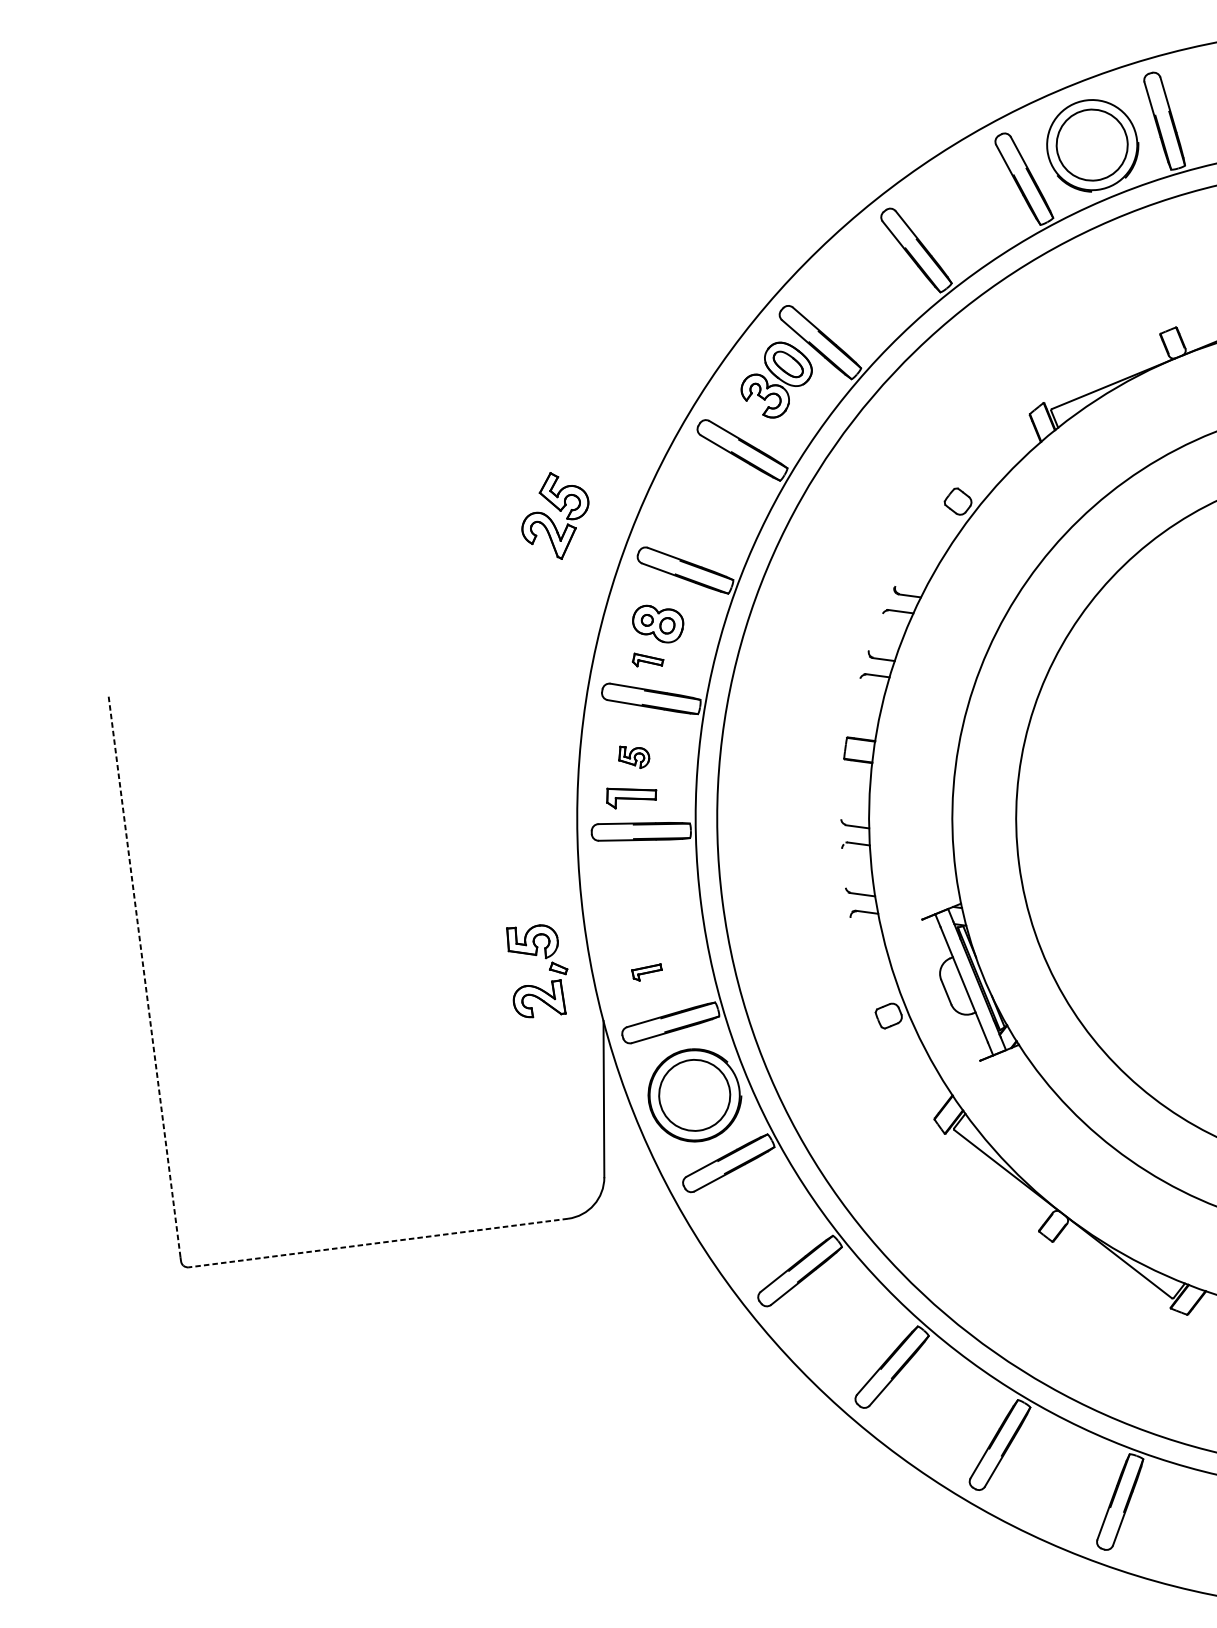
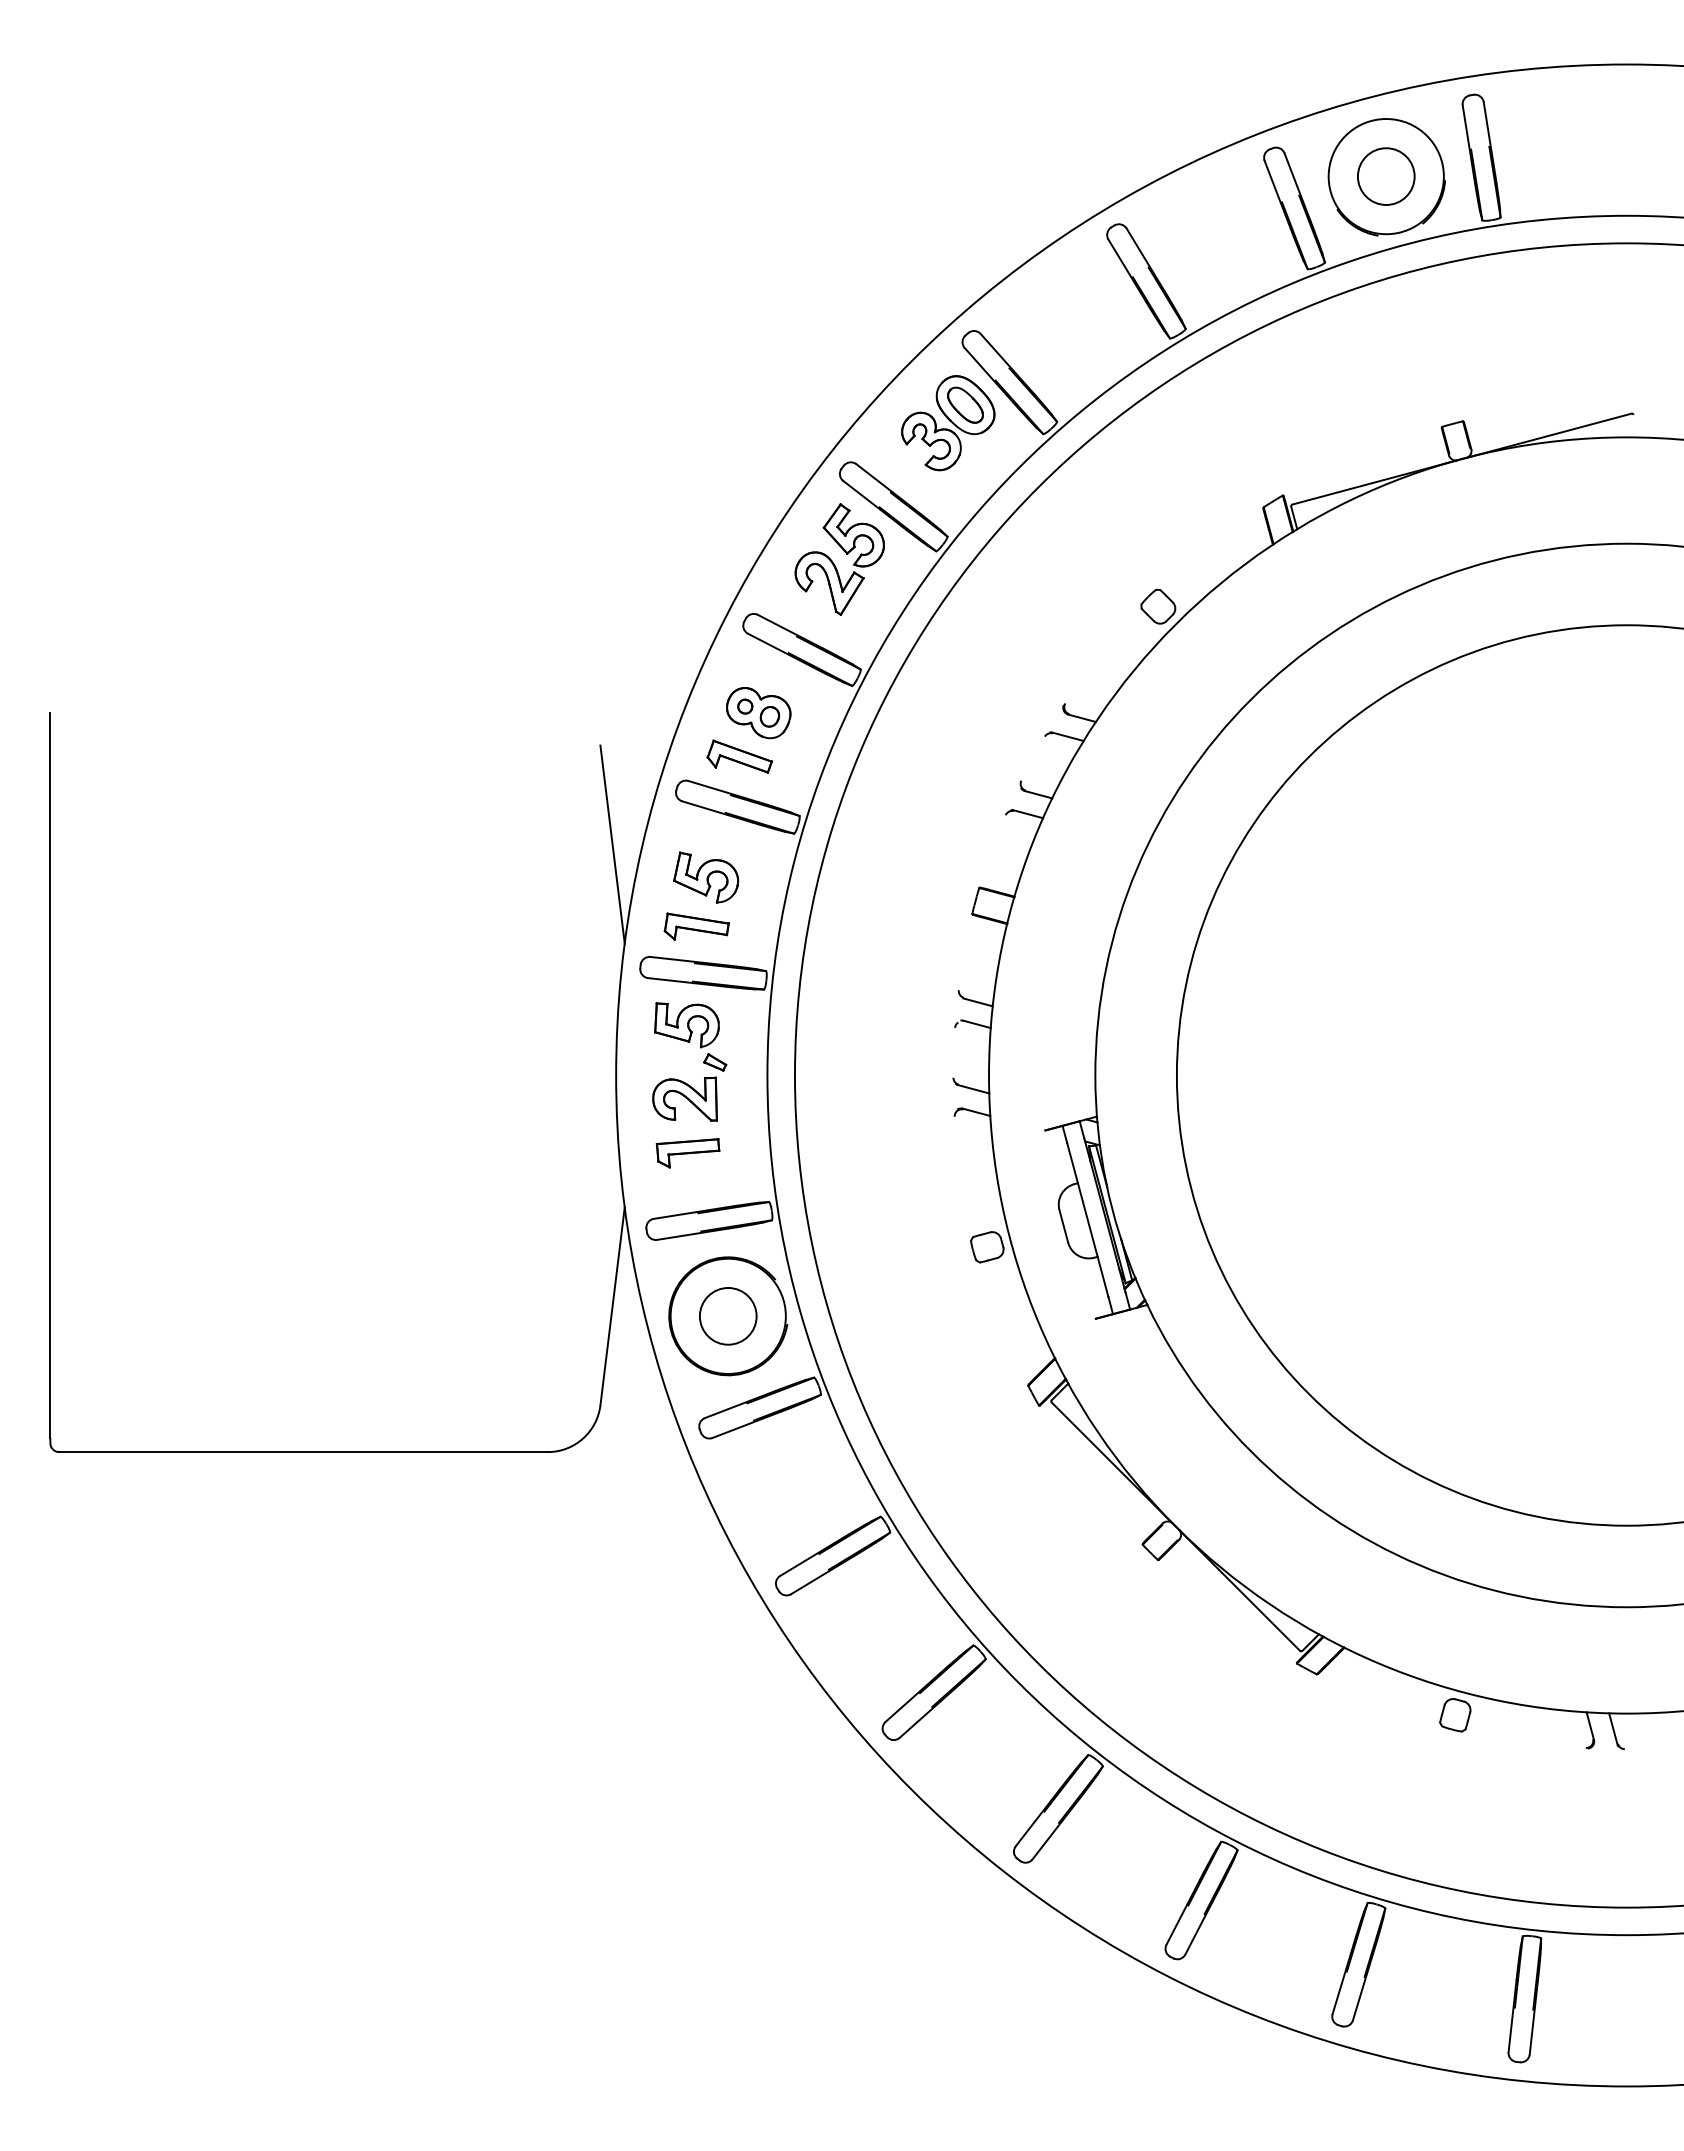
circle: (1091, 145) -> (1385, 176), size x0.62
part: (551, 519) -> (834, 563), moved
part: (647, 659) -> (739, 756), size x1.67
line: (557, 740) -> (612, 844), added
part: (634, 756) -> (706, 877), size x1.67
part: (549, 968) -> (703, 1061), moved
part: (646, 973) -> (687, 1153), size x1.67
line: (144, 975) -> (50, 1075), dashed -> solid
circle: (694, 1094) -> (727, 1315), size x0.62
line: (377, 1243) -> (302, 1452), dashed -> solid

